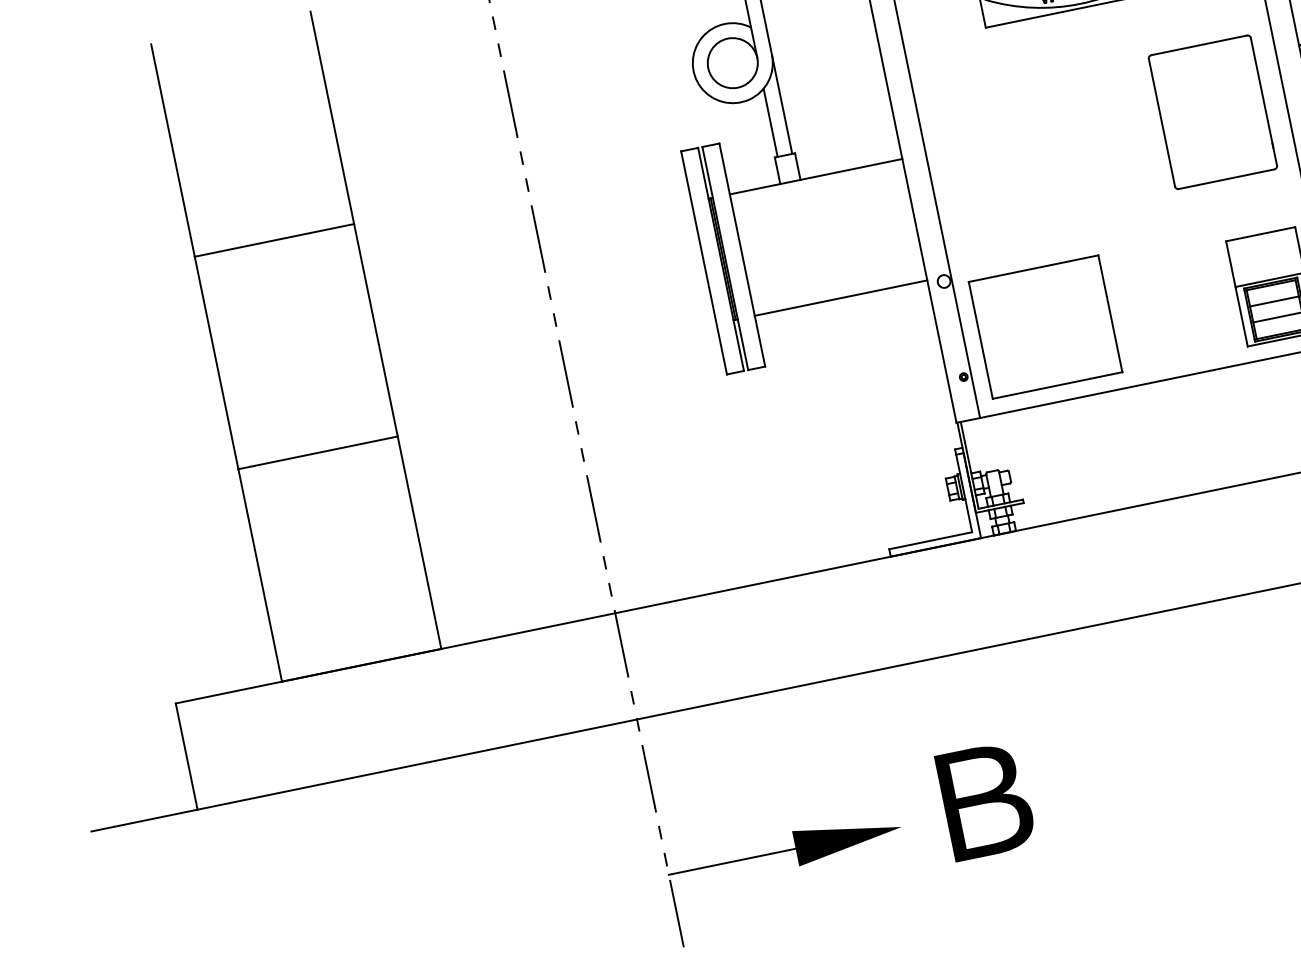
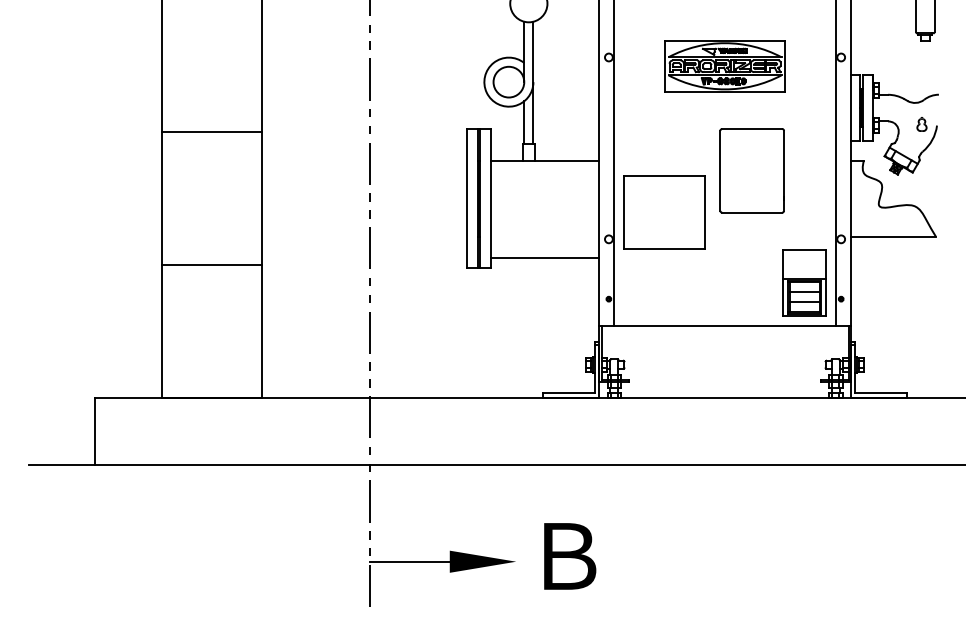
part: (1211, 111) -> (751, 170), moved
line: (840, 298) -> (544, 257), moved
part: (1046, 327) -> (664, 212), moved

